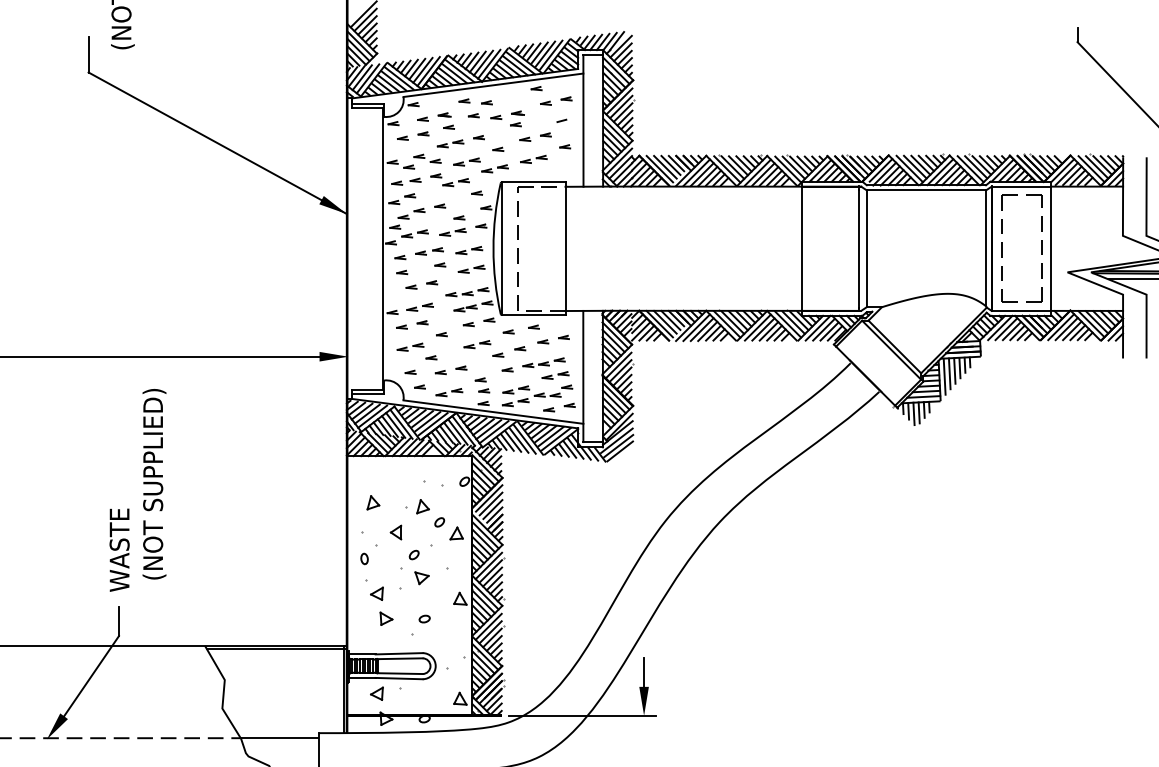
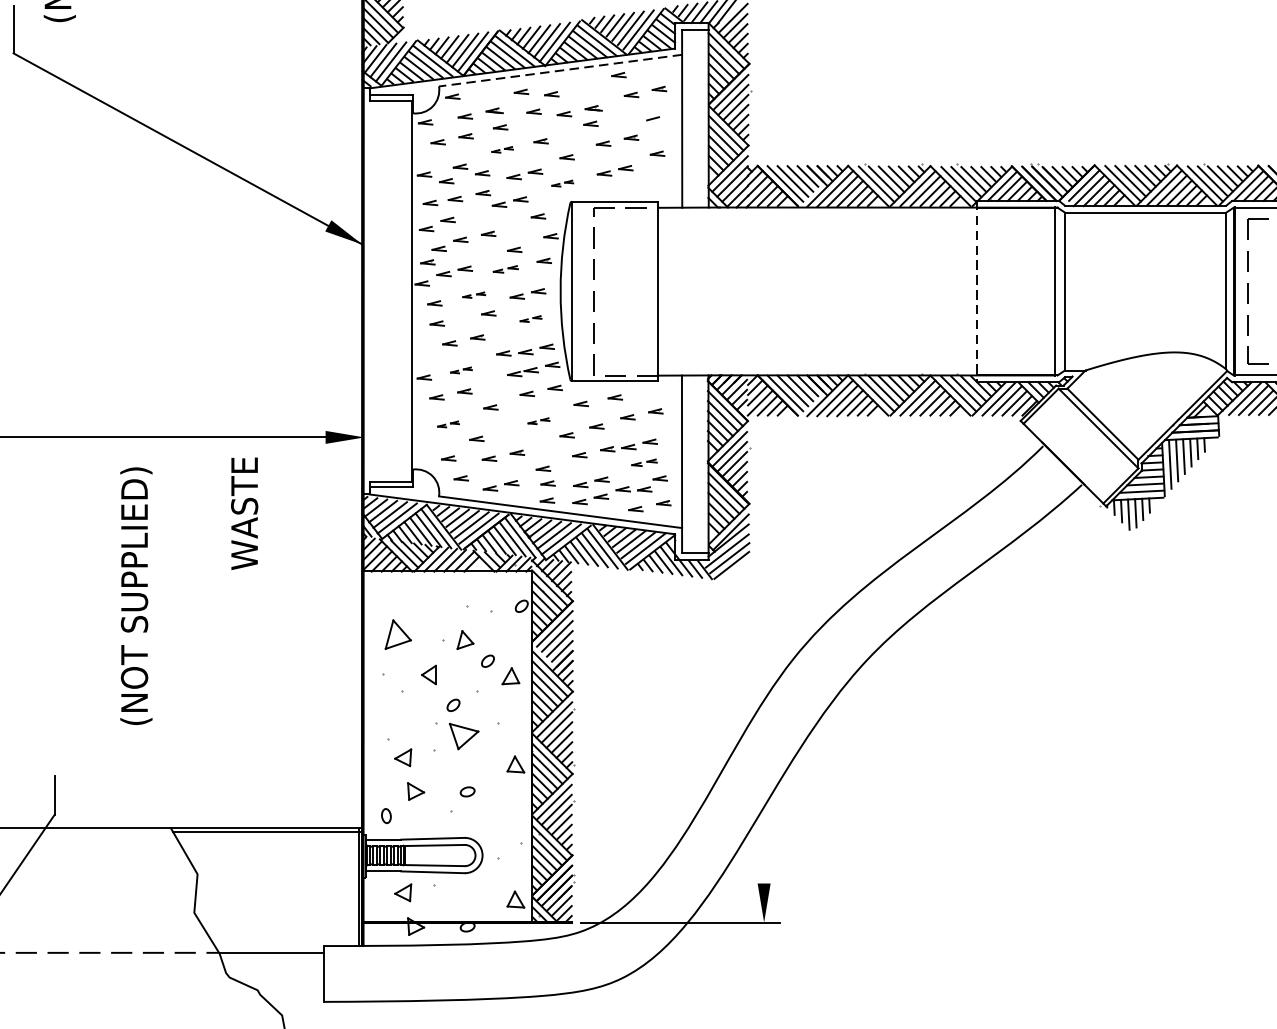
line: (493, 85) -> (560, 70), solid -> dashed
part: (450, 143) -> (502, 149), size x0.6
part: (494, 168) -> (561, 183), size x0.6
part: (452, 232) -> (505, 269), size x0.7
line: (801, 249) -> (976, 292), solid -> dashed
part: (429, 251) -> (474, 295), size x0.6
part: (471, 268) -> (530, 318), size x0.6
part: (419, 306) -> (460, 369), size x0.6
part: (477, 344) -> (539, 420), size x0.6
part: (410, 346) -> (448, 423), size x0.6
part: (555, 375) -> (644, 462), size x0.7
text: (154, 484) -> (136, 596), moved
part: (373, 502) -> (398, 634), size x1.6
text: (119, 549) -> (244, 512), moved
part: (364, 558) -> (386, 815), moved
part: (421, 578) -> (463, 737), size x1.6
line: (644, 672) -> (764, 864), removed

